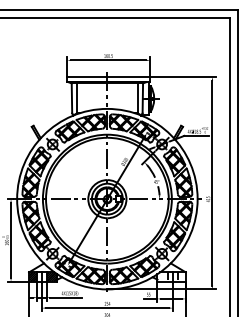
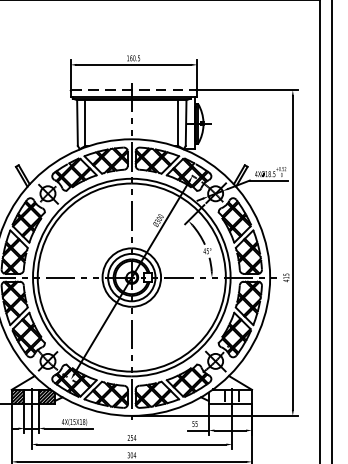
line: (108, 76) -> (133, 89), solid -> dashed

